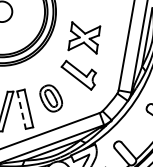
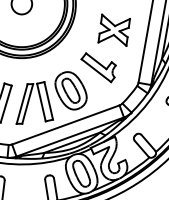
part: (83, 37) -> (113, 29), moved
part: (50, 98) -> (70, 90), size x1.43
line: (21, 111) -> (41, 103), dashed -> solid

